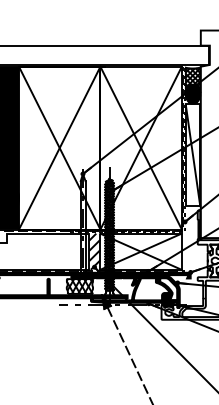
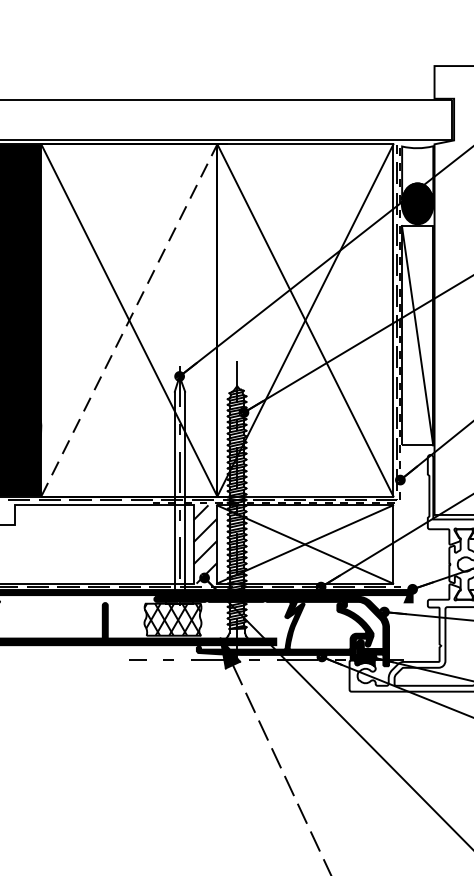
hatch: (192, 78) -> (416, 169), removed
line: (59, 147) -> (128, 319), solid -> dashed

